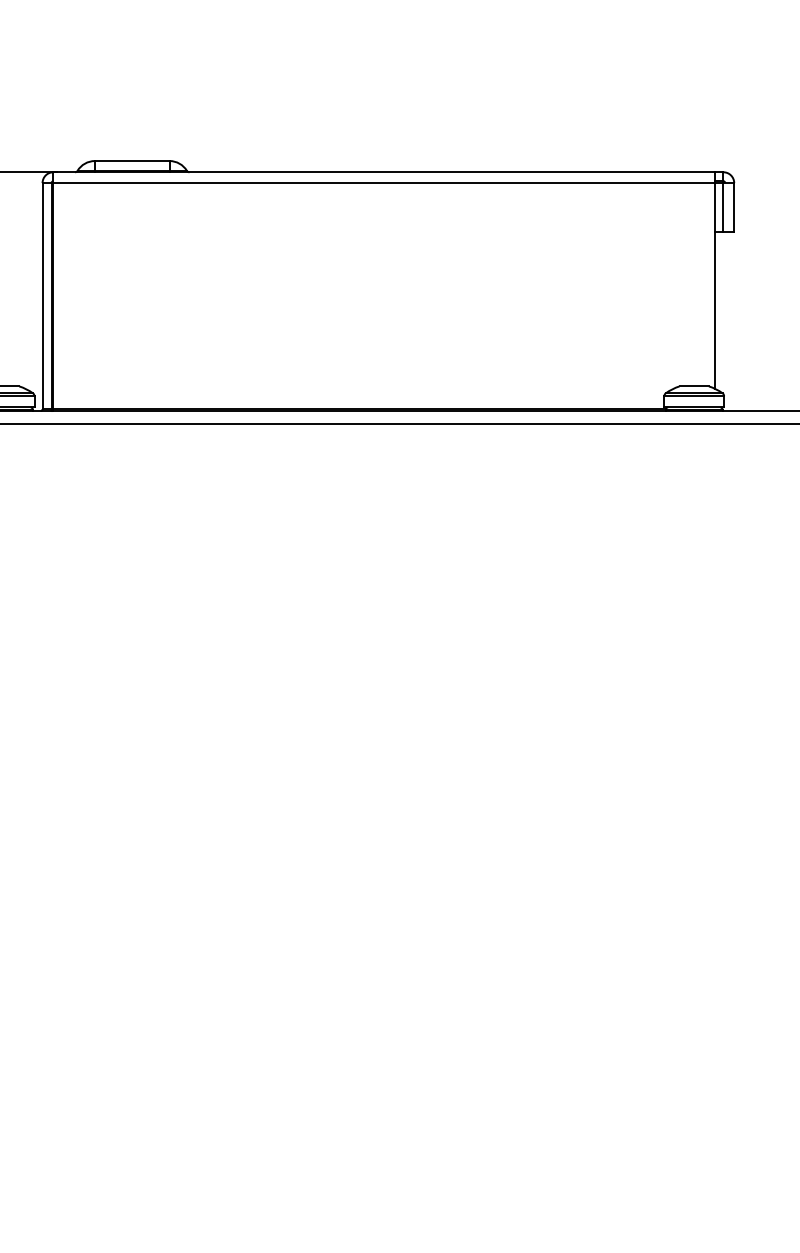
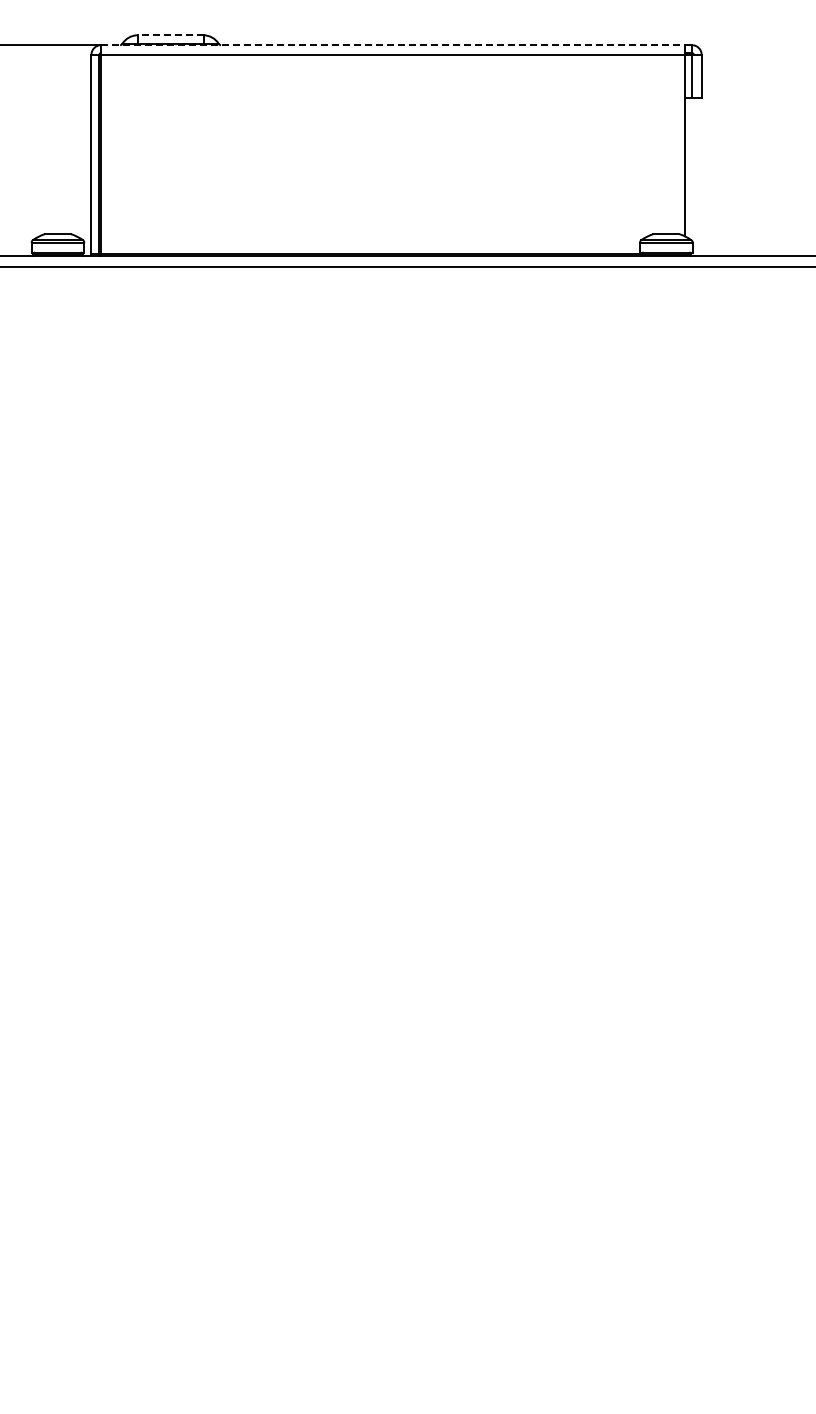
line: (132, 161) -> (170, 35), solid -> dashed
line: (388, 172) -> (396, 45), solid -> dashed

